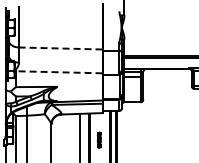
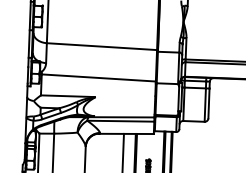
line: (60, 48) -> (101, 46), dashed -> solid
line: (58, 72) -> (97, 78), dashed -> solid

